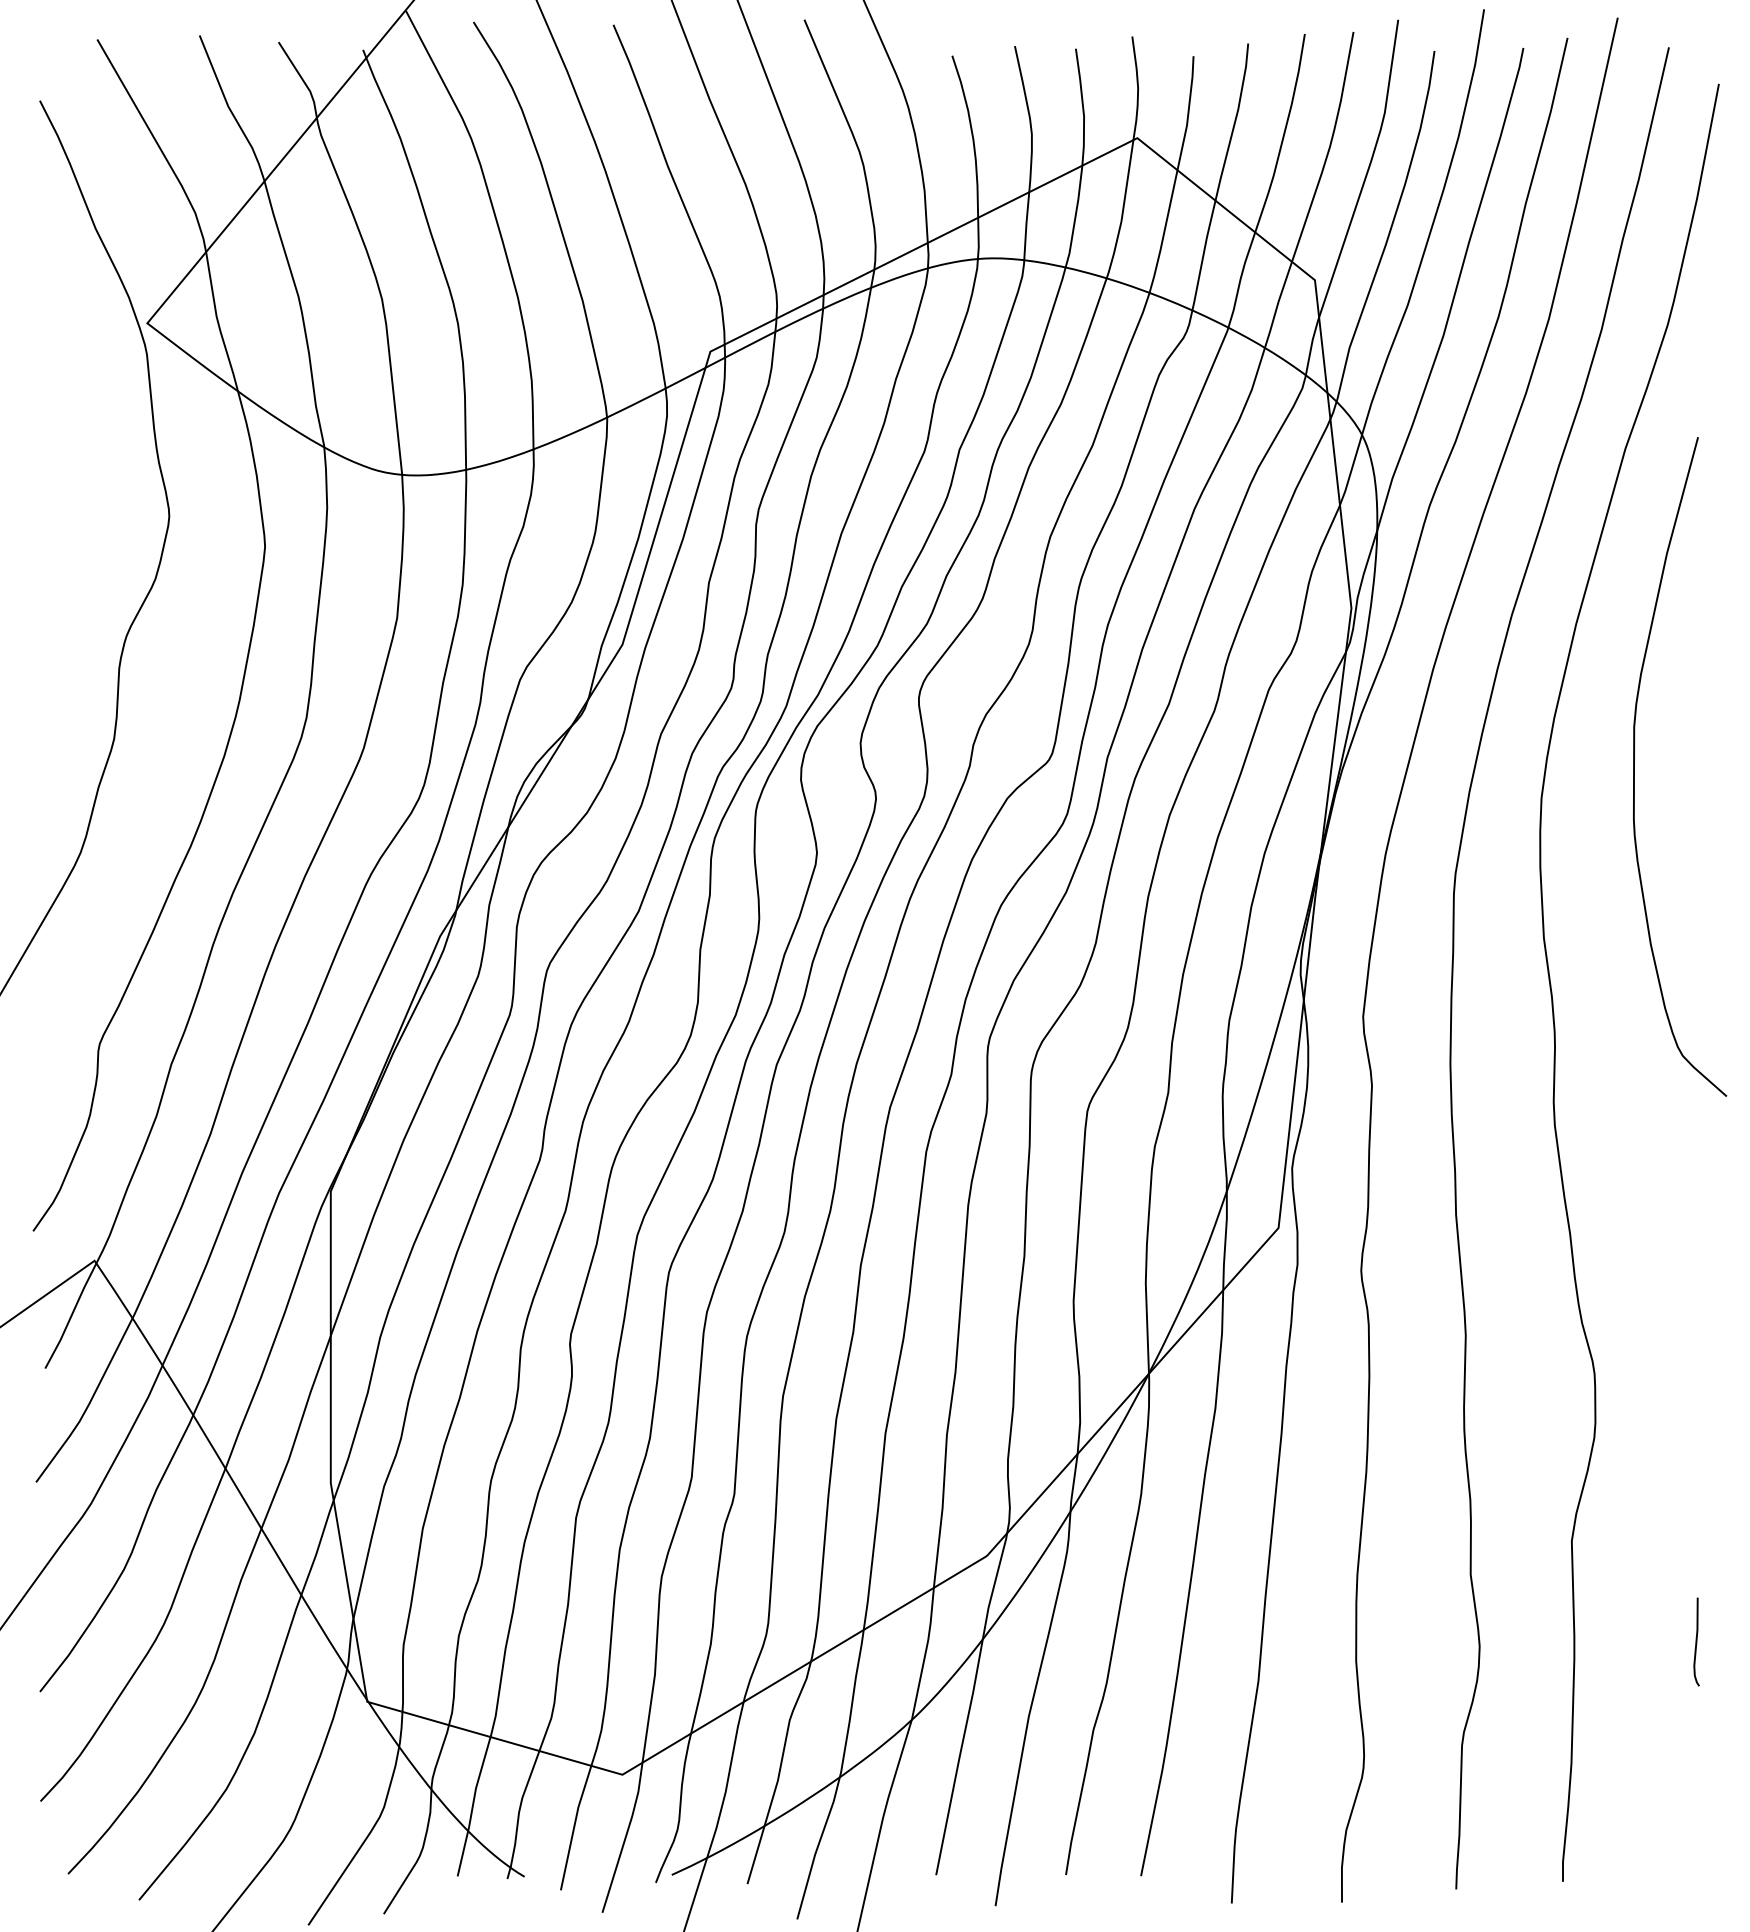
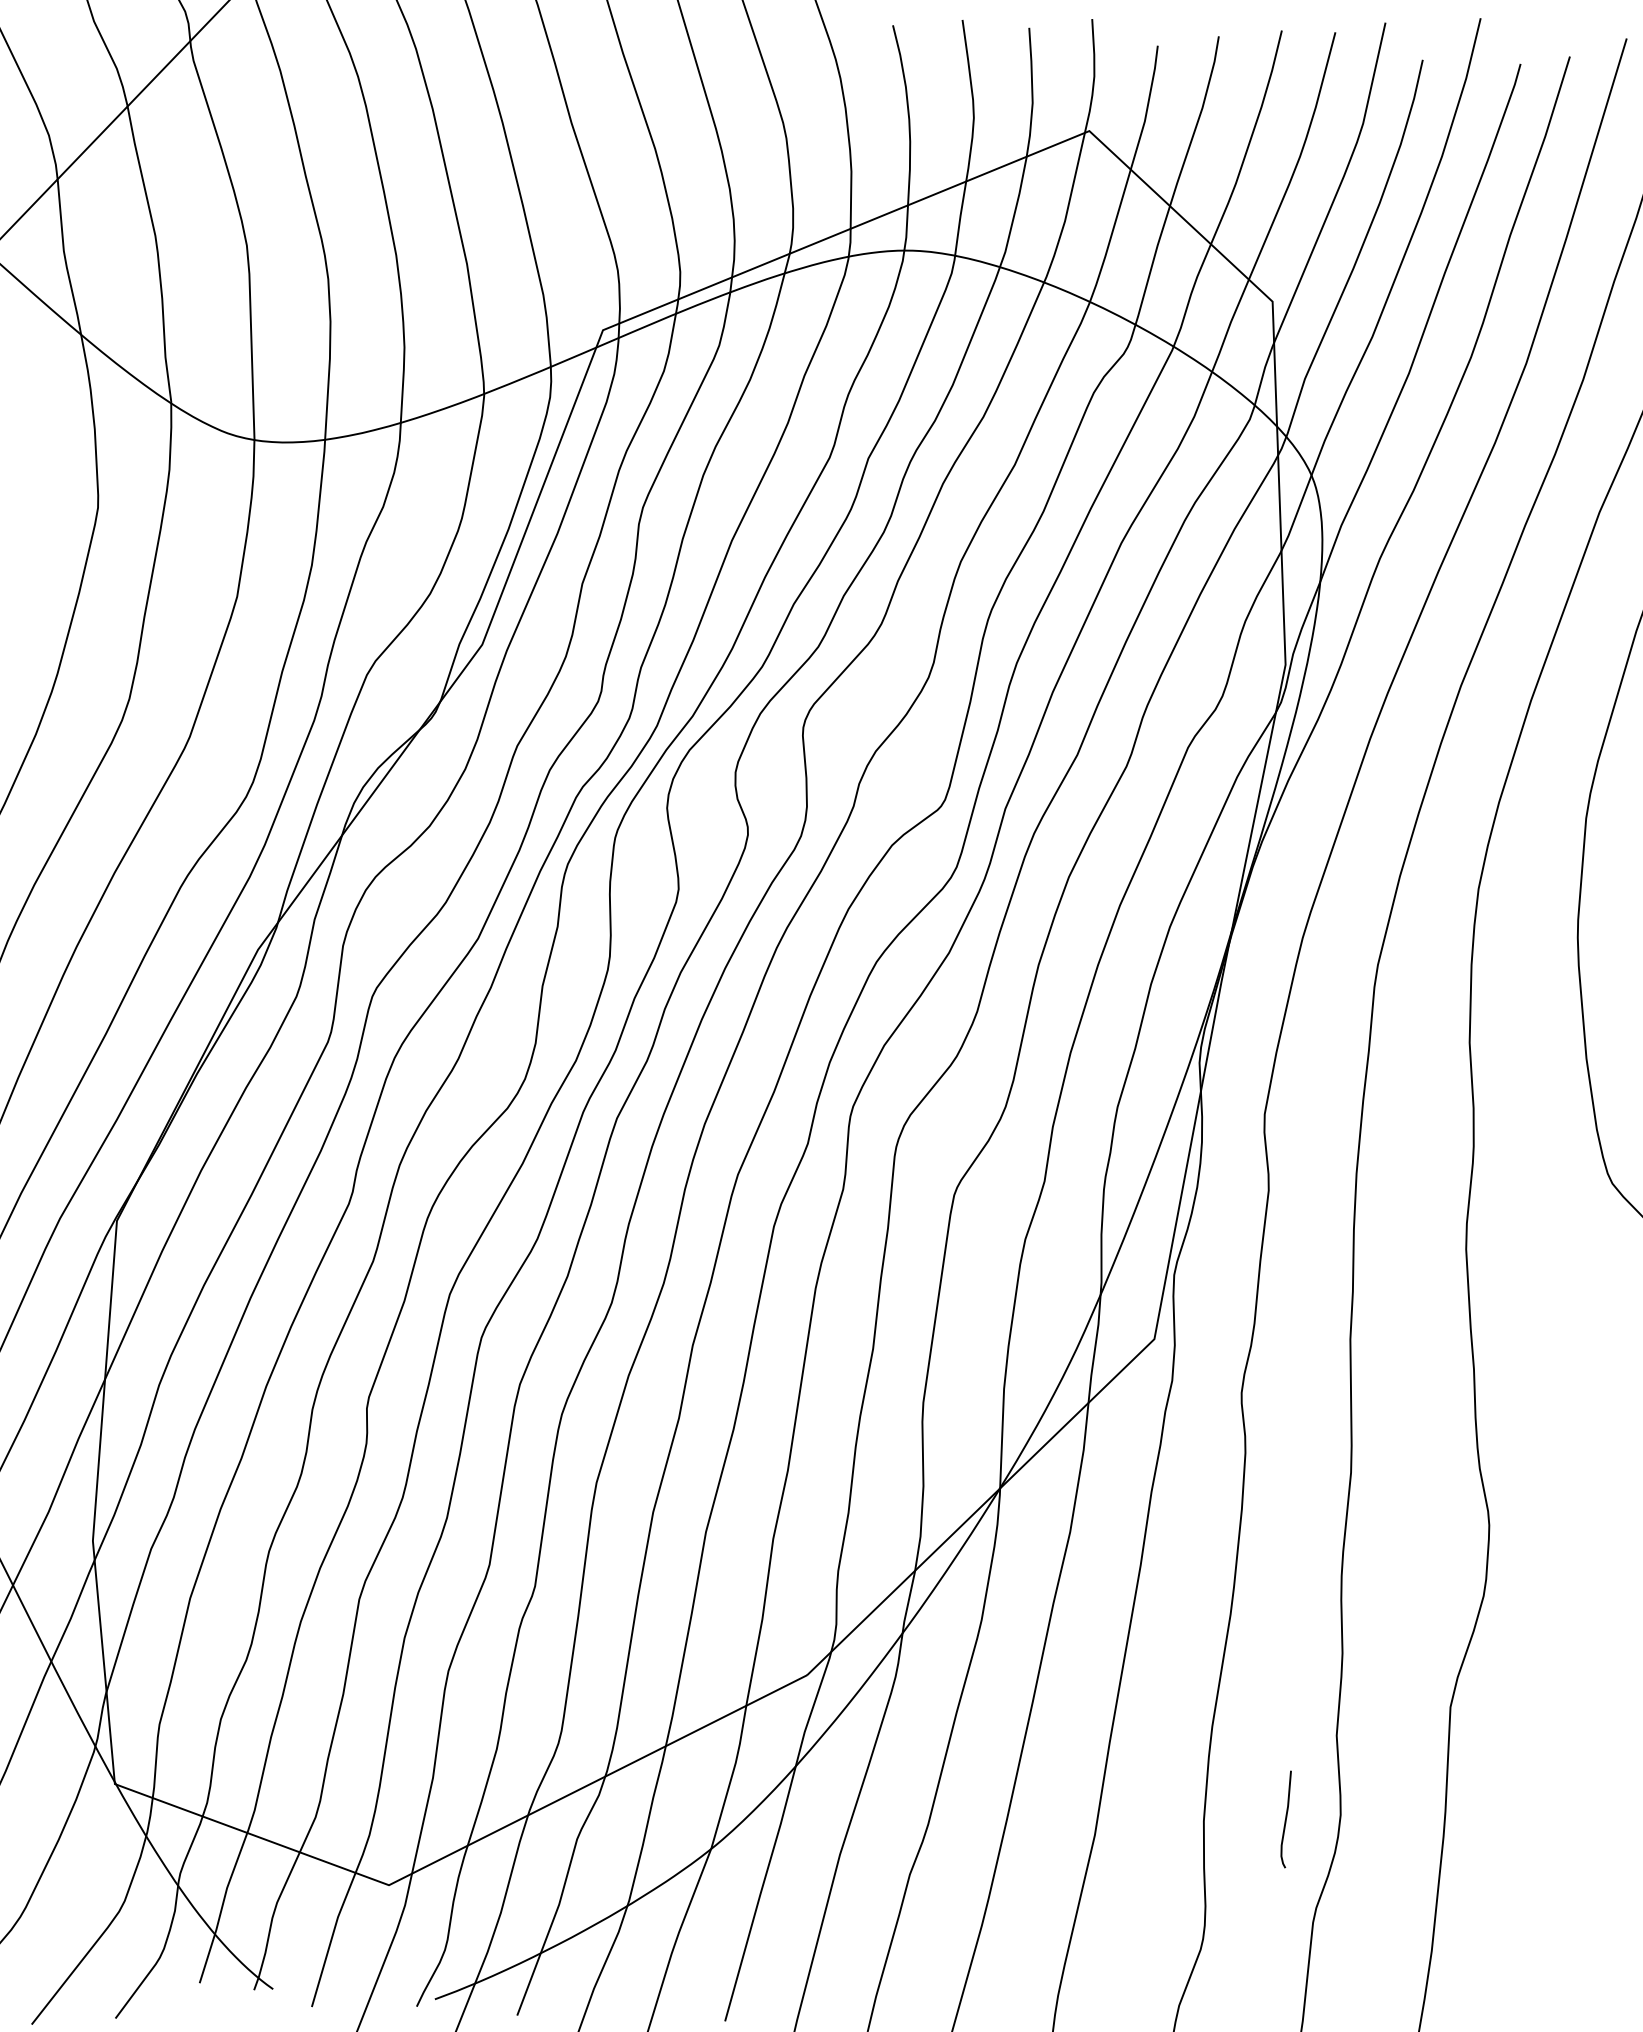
curve: (1696, 1641) -> (1286, 1818), moved

